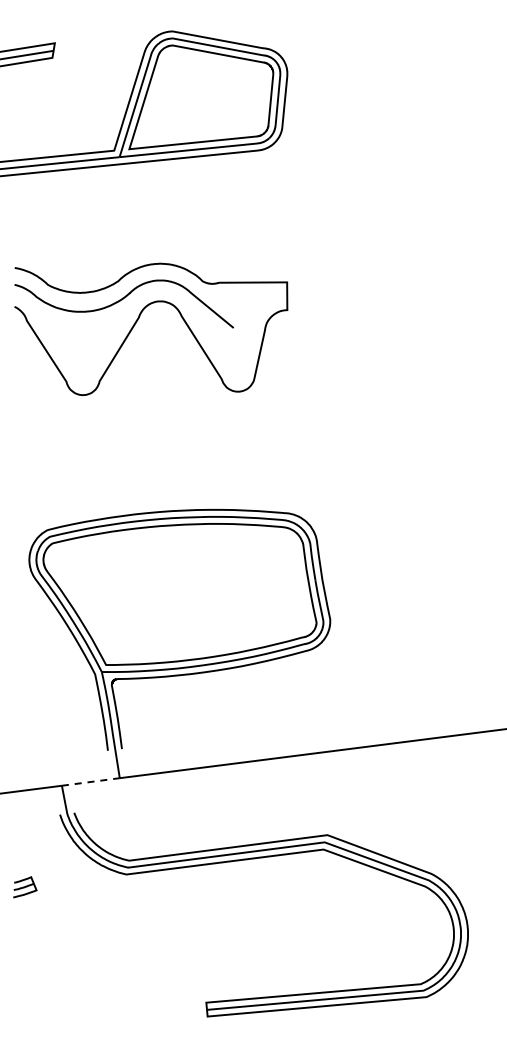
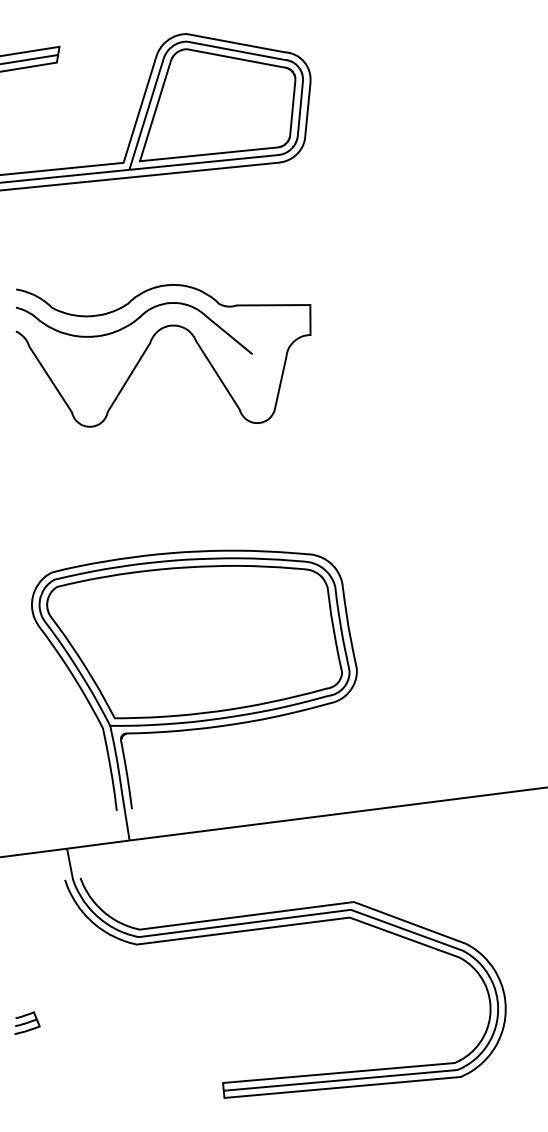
line: (91, 781) -> (99, 844), dashed -> solid
part: (25, 887) -> (27, 1023), moved

